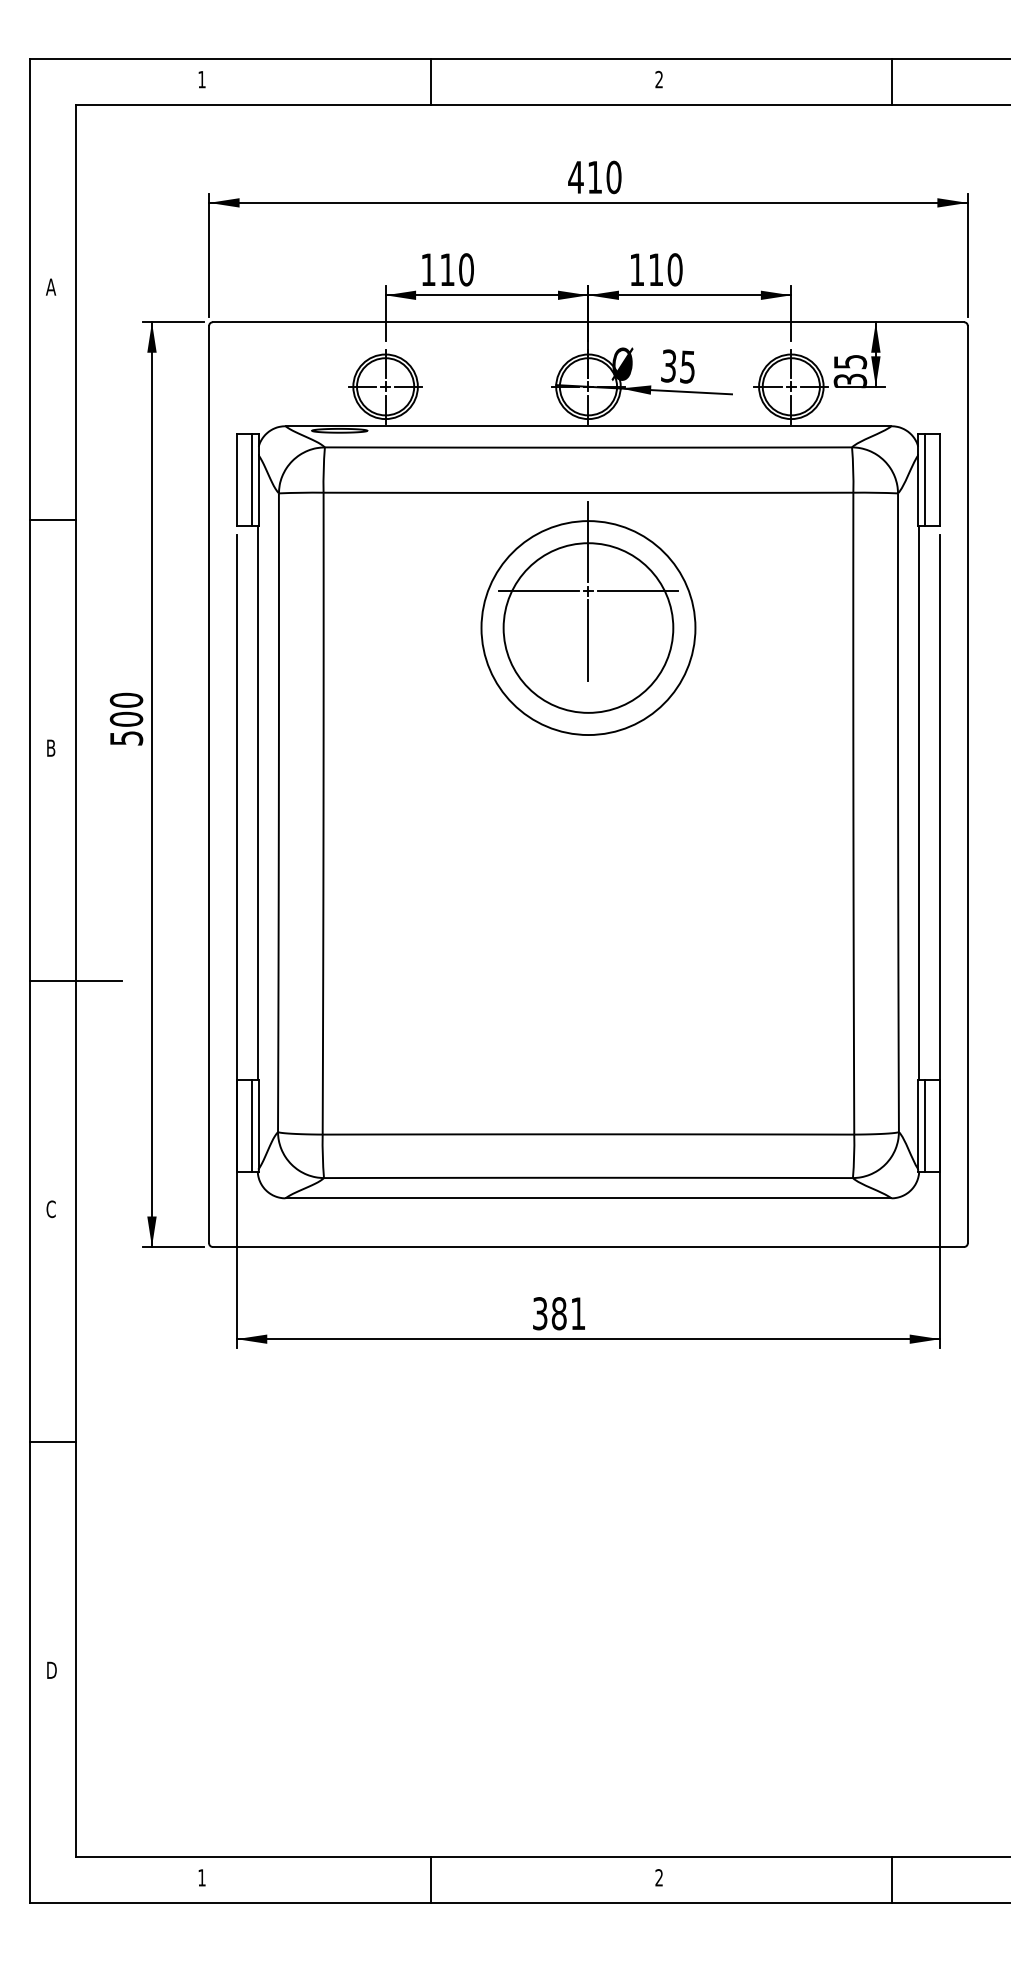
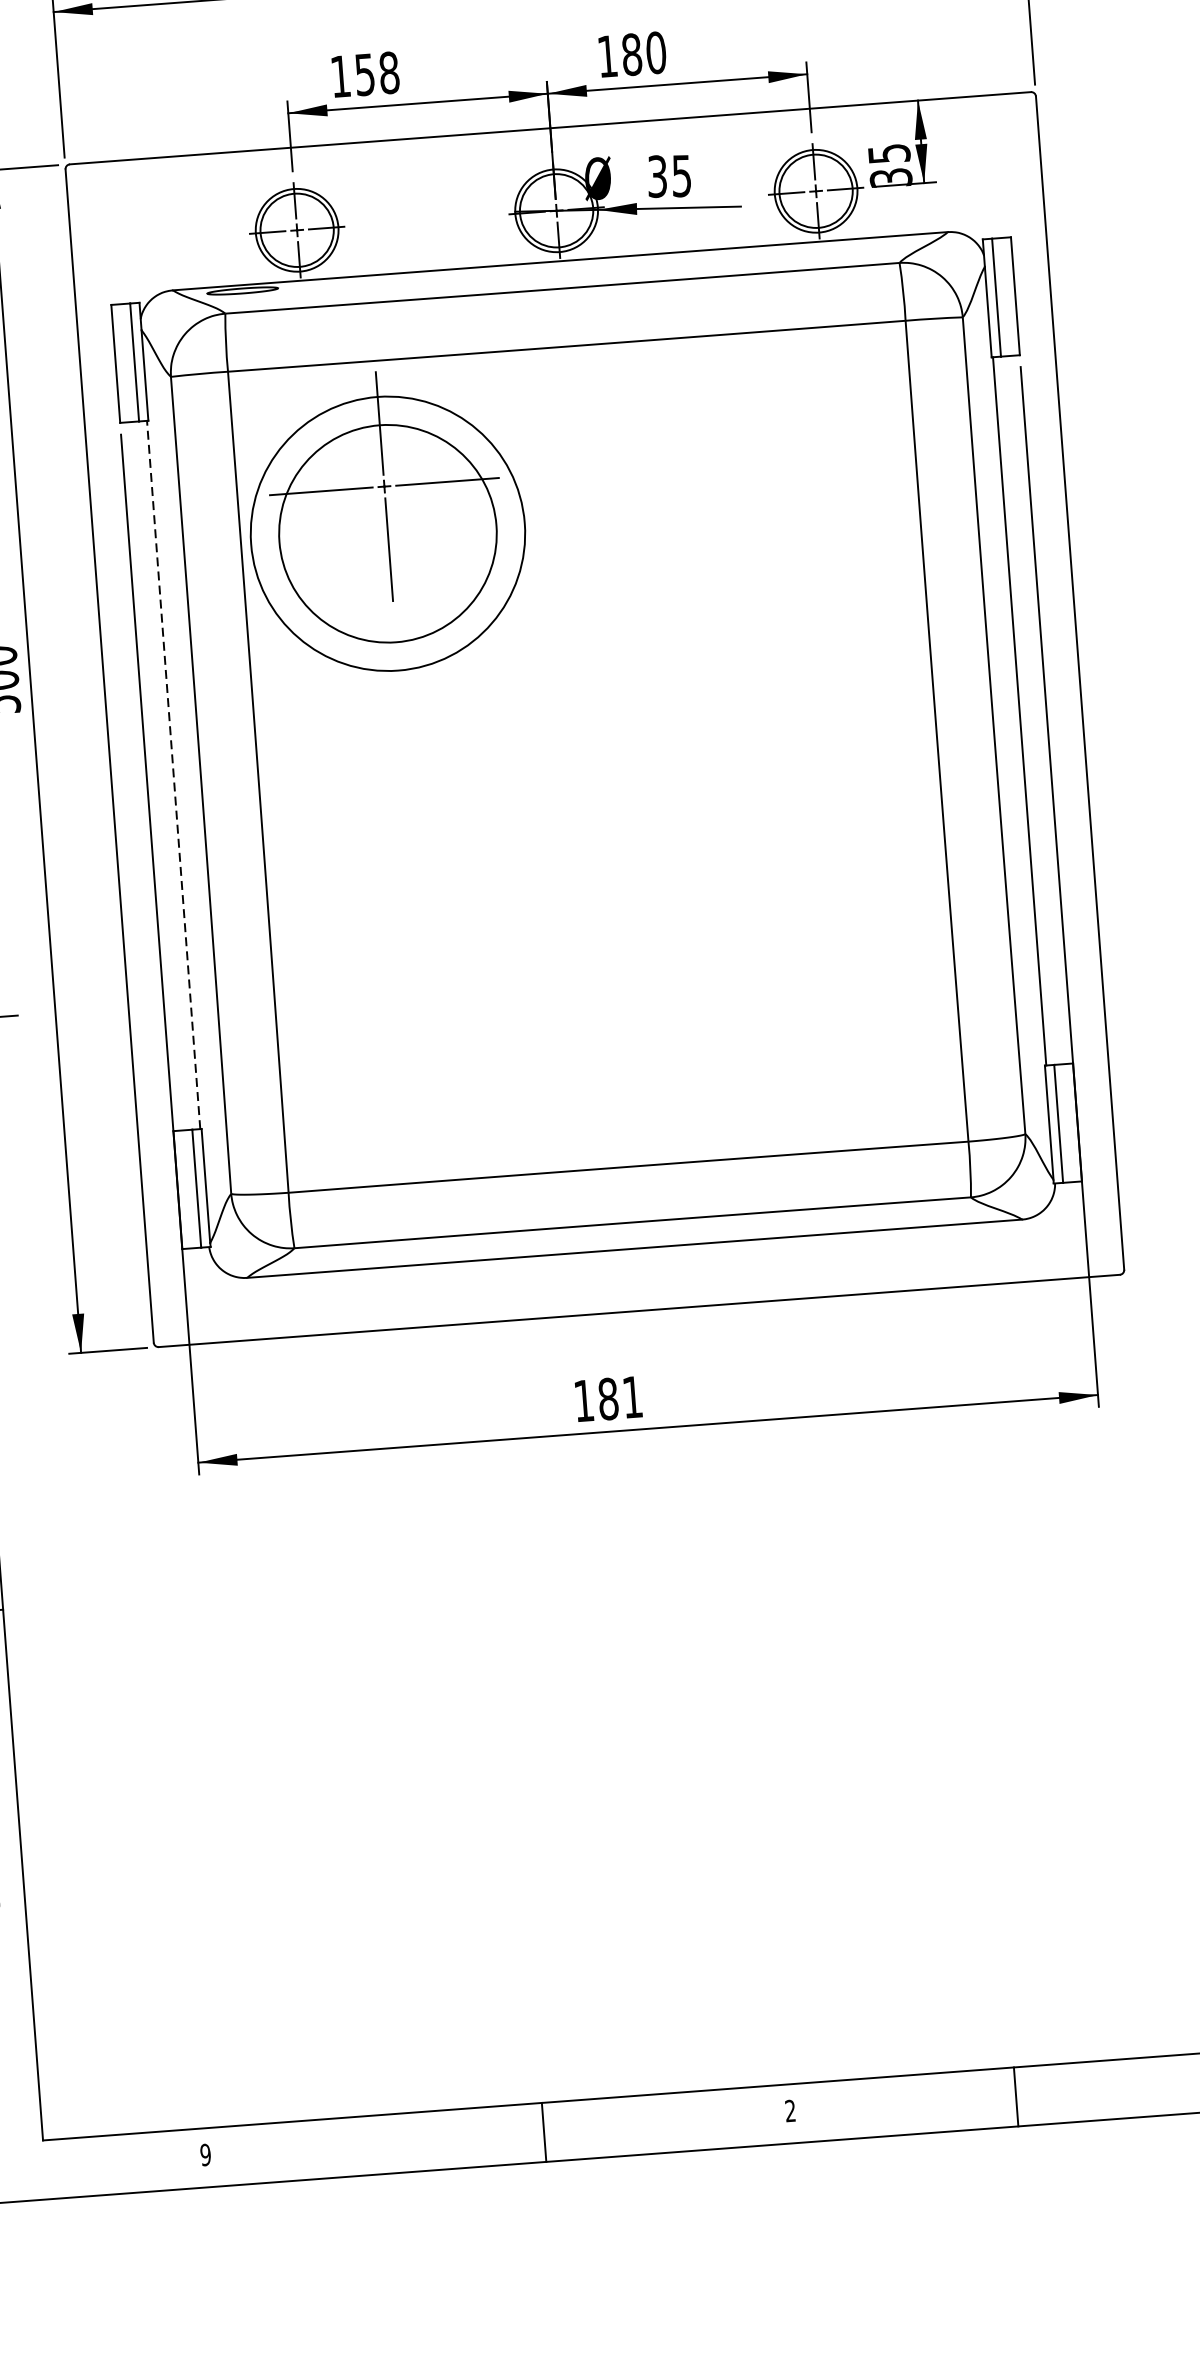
text: (456, 269) -> (376, 73), 110 -> 158
text: (655, 269) -> (631, 54), 110 -> 180
part: (588, 618) -> (387, 521), moved
line: (257, 803) -> (173, 775), solid -> dashed
text: (540, 1313) -> (584, 1400), 381 -> 181
text: (201, 1877) -> (205, 2154), 1 -> 9
line: (431, 1880) -> (544, 2132), moved
line: (892, 1880) -> (1016, 2097), moved

